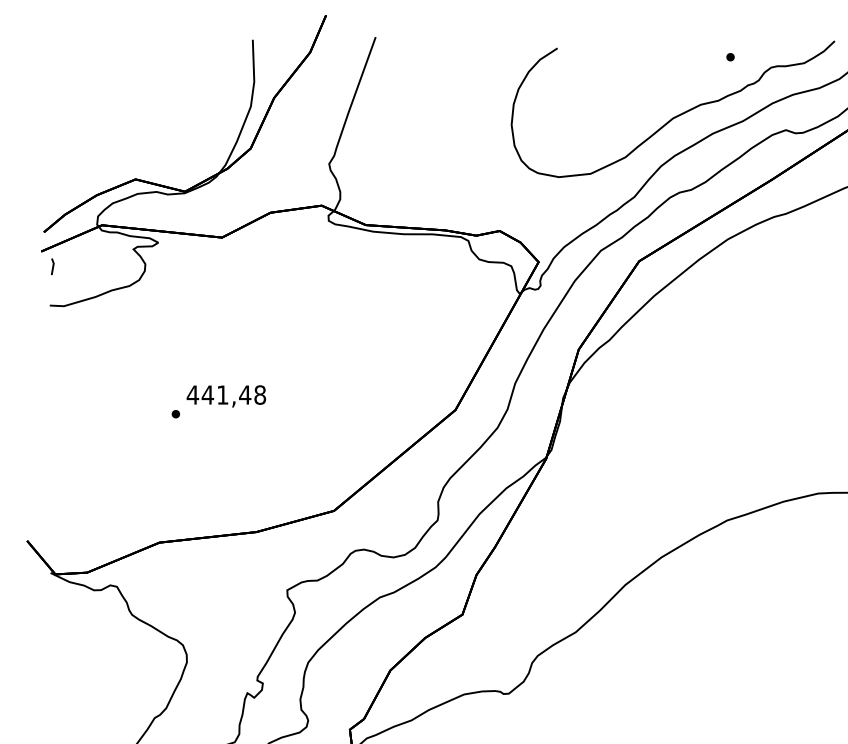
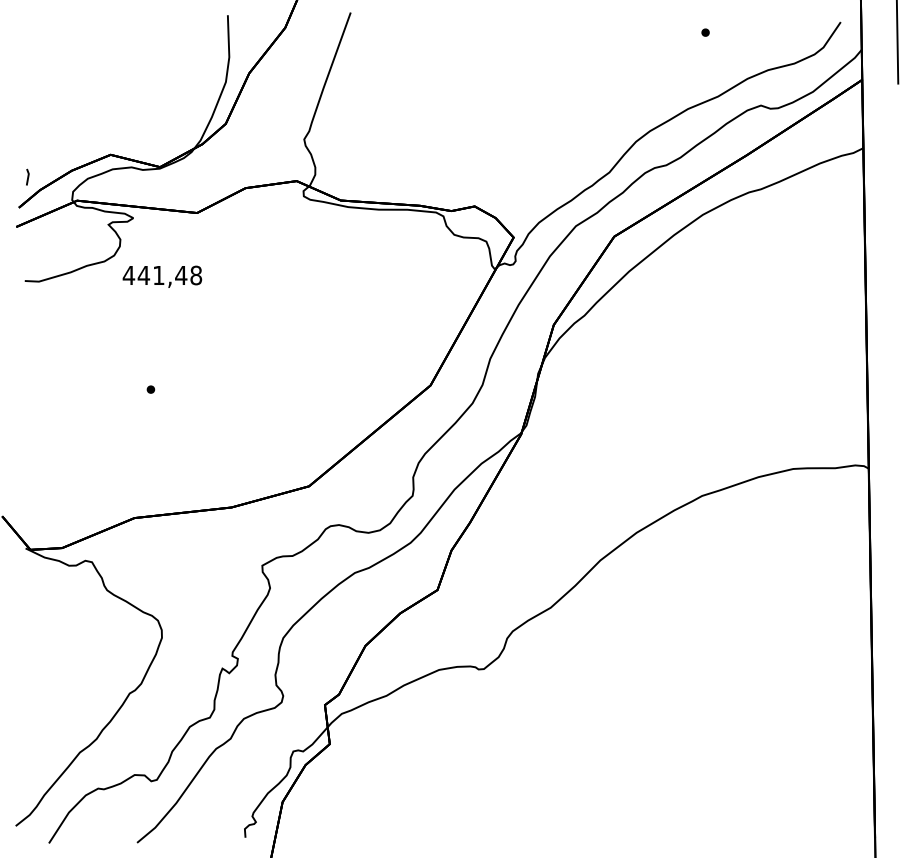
curve: (675, 116) -> (650, 91), removed
line: (52, 266) -> (27, 176), moved
text: (226, 396) -> (162, 276), moved

